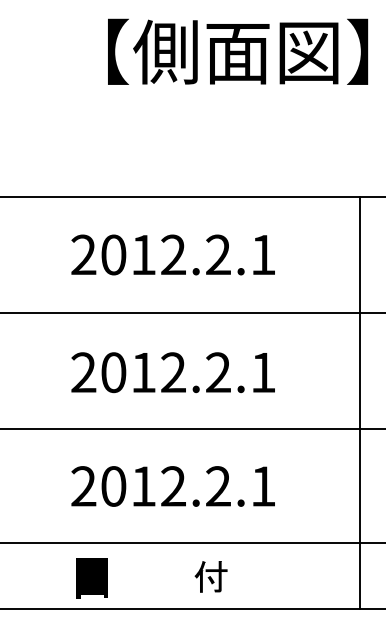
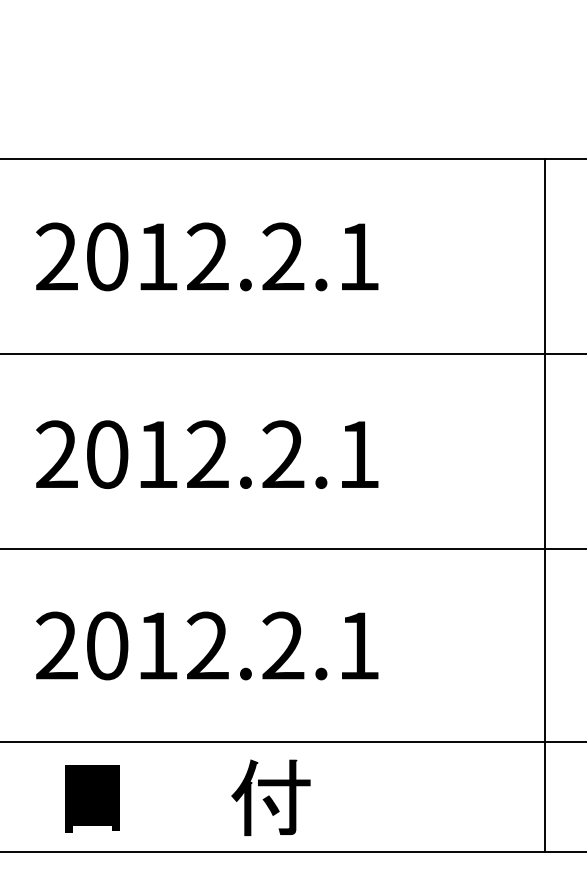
line: (359, 402) -> (543, 504), moved
part: (210, 576) -> (269, 797), size x1.43
part: (91, 578) -> (91, 798), moved

